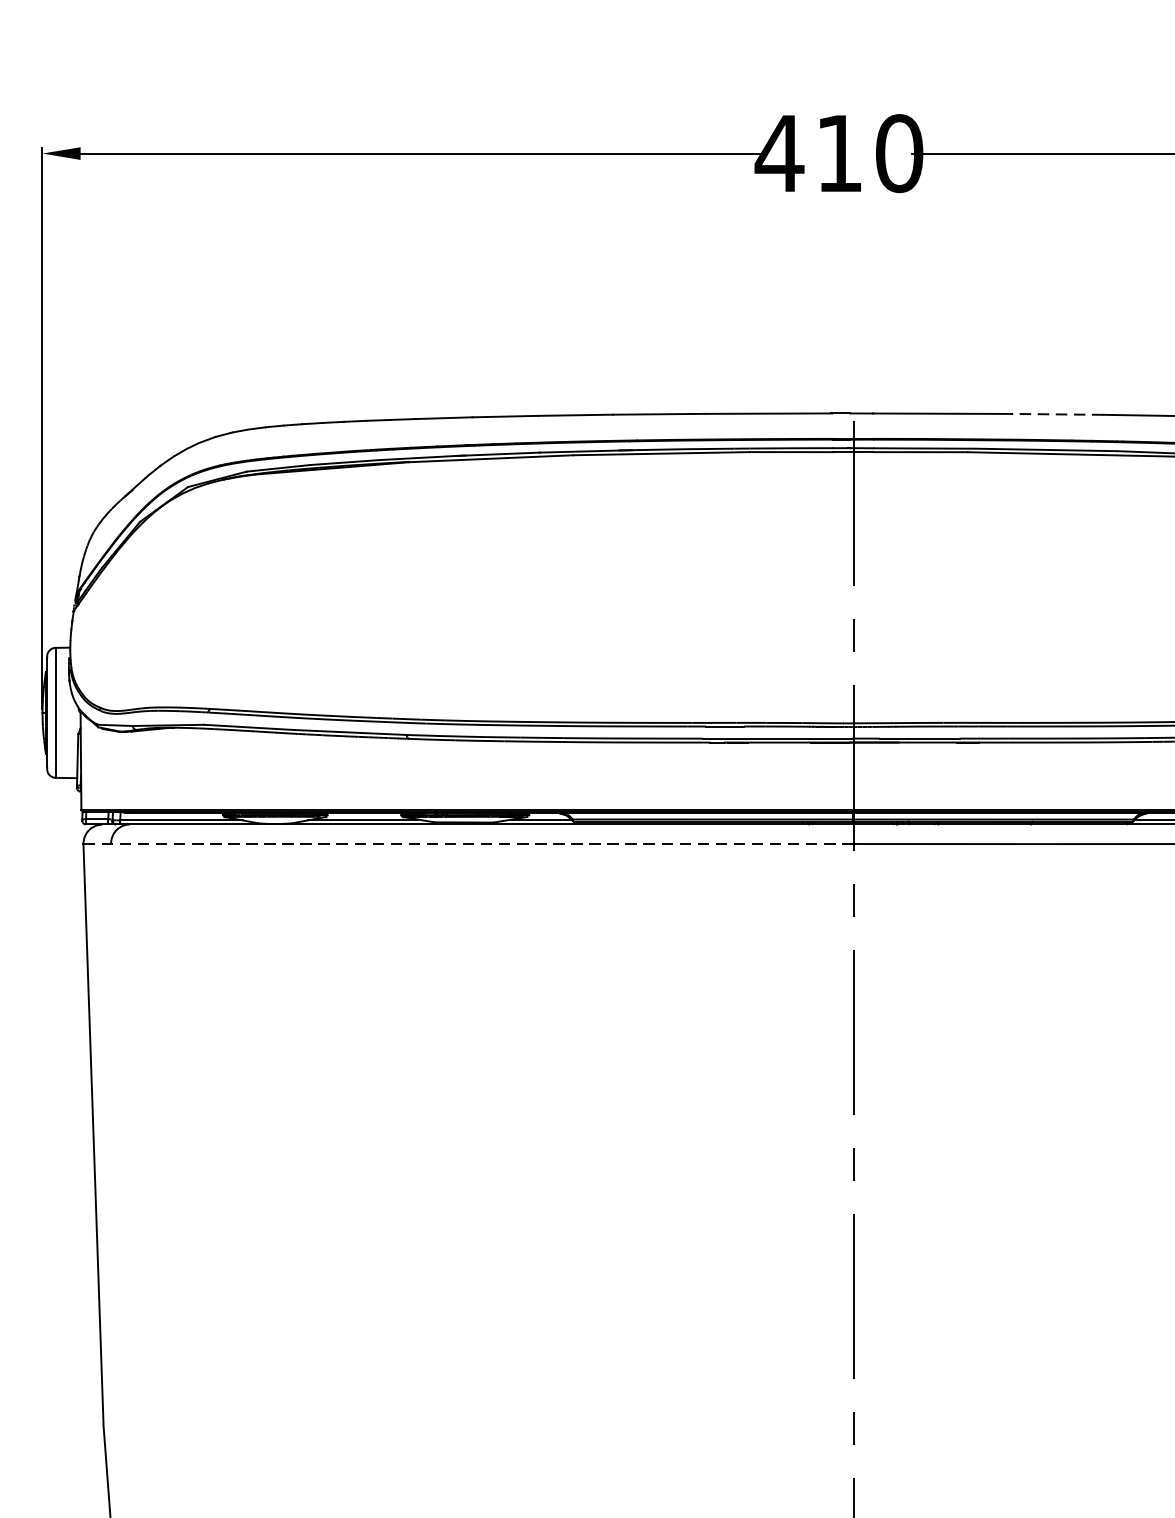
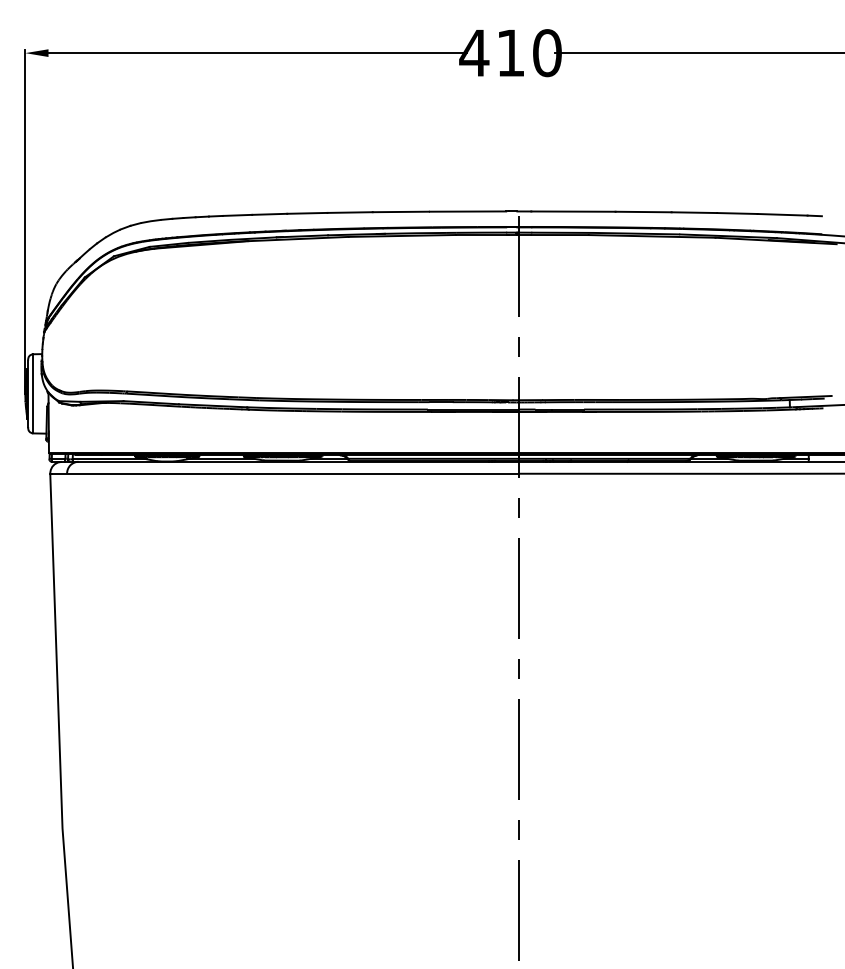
line: (1057, 415) -> (643, 212), dashed -> solid
line: (469, 843) -> (285, 473), dashed -> solid

